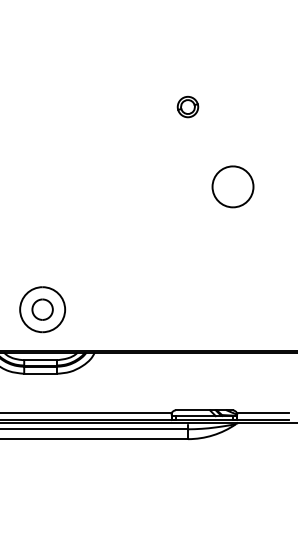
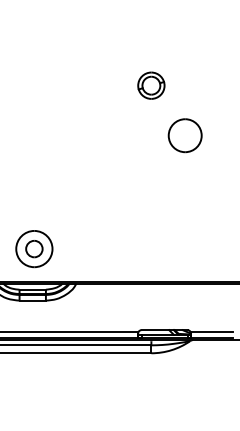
part: (187, 107) -> (150, 86), size x1.6
part: (232, 186) -> (184, 135), moved

